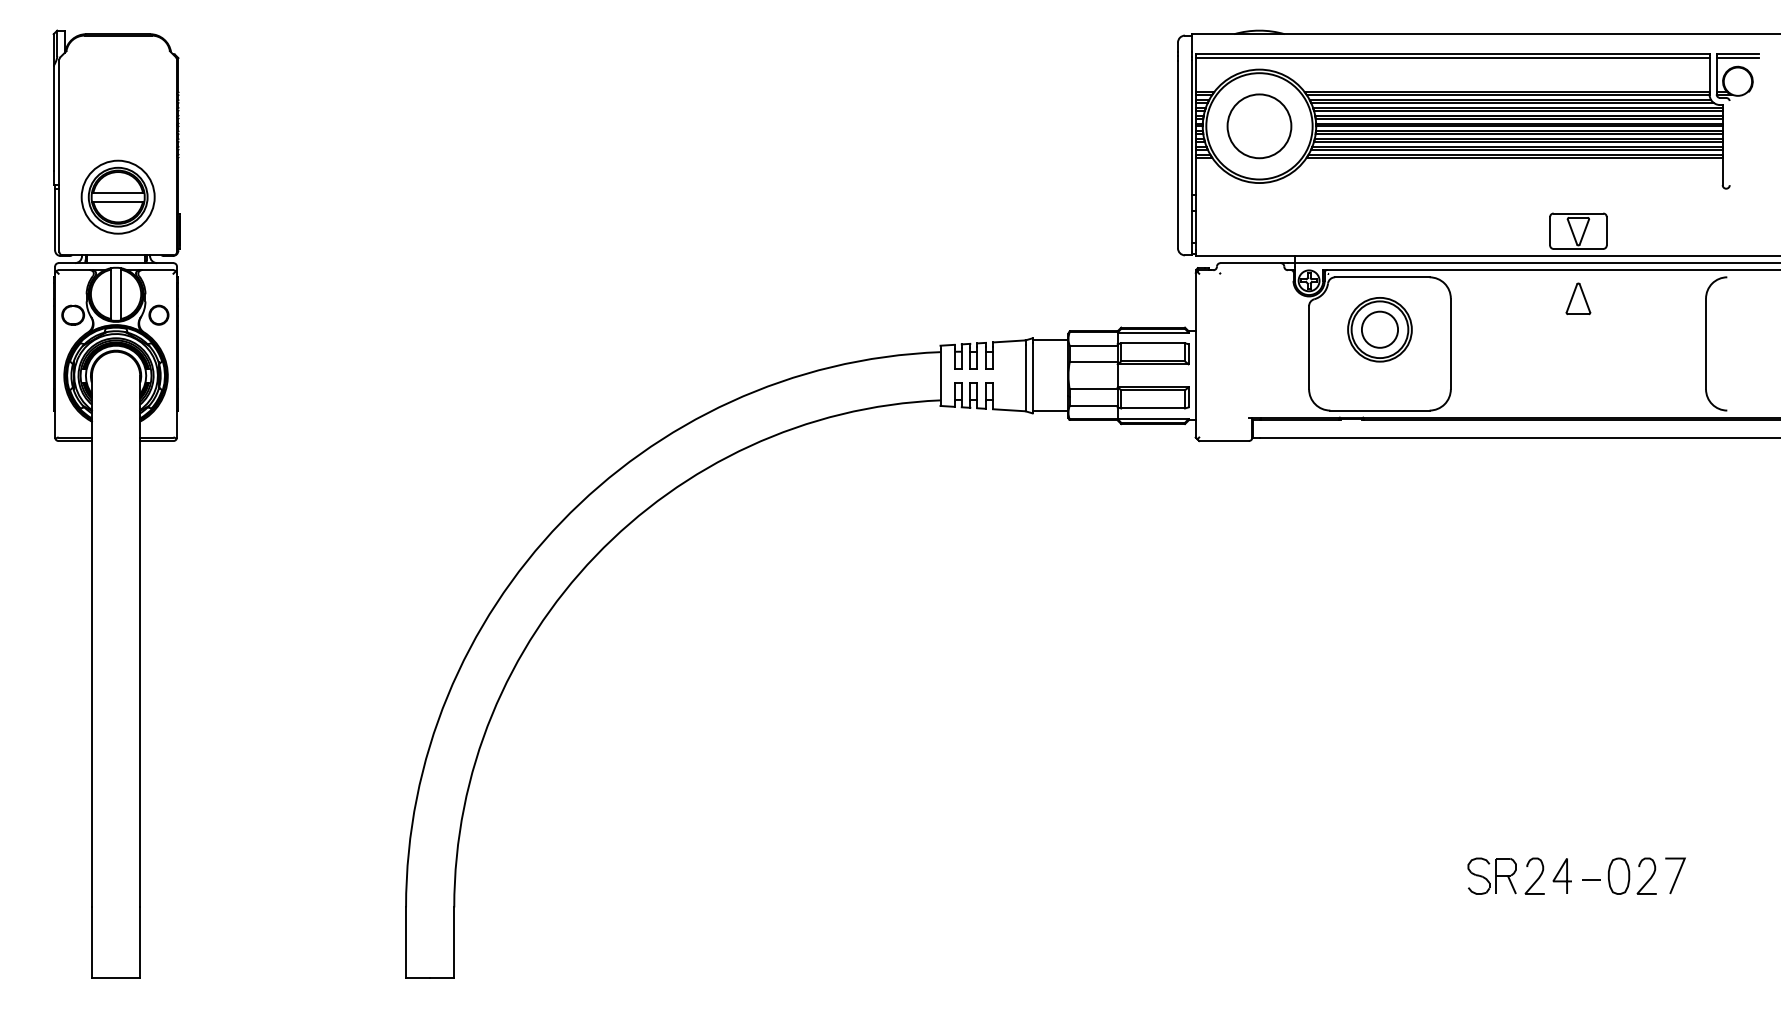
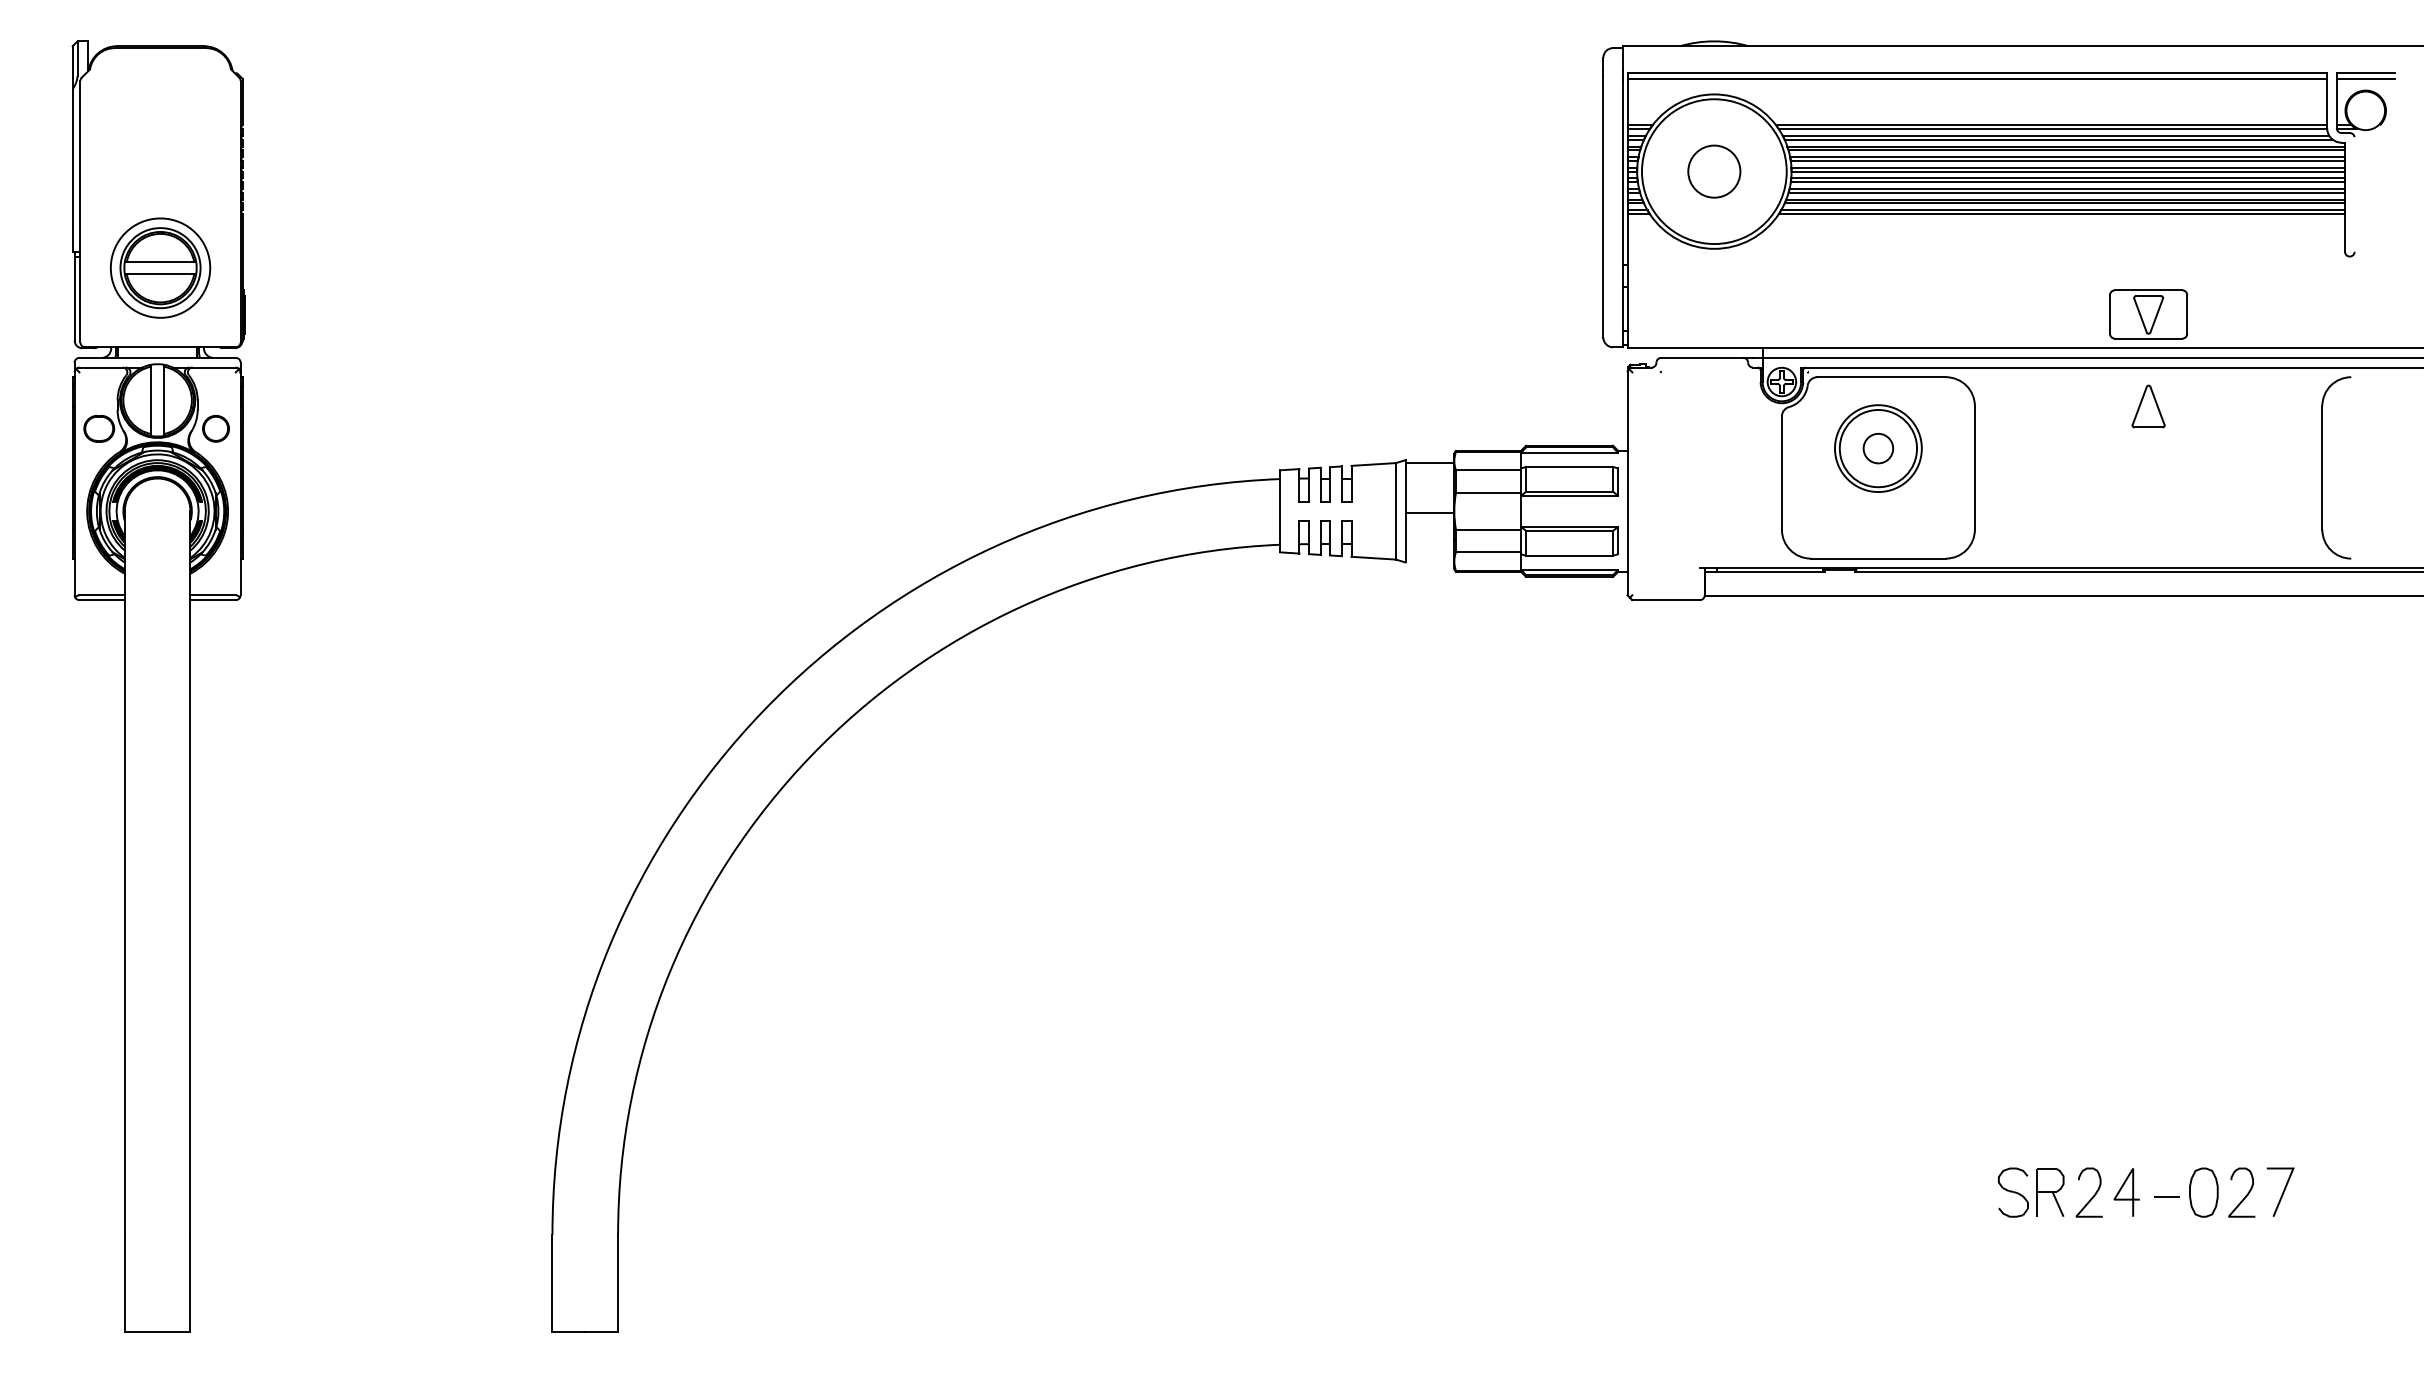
circle: (1258, 126) -> (1713, 171), size x0.6
circle: (1380, 329) -> (1878, 448), size x0.6
line: (1050, 411) -> (1429, 512), moved

